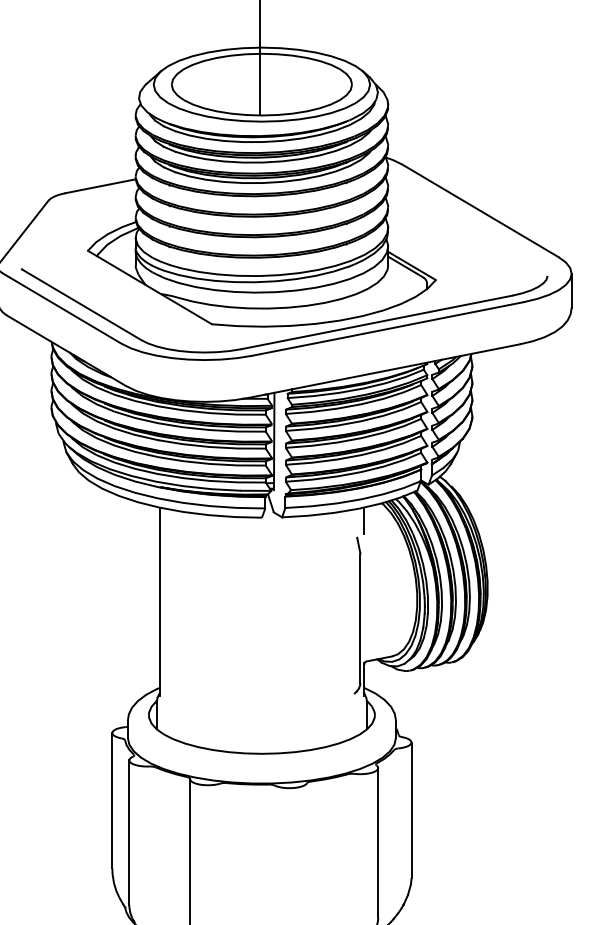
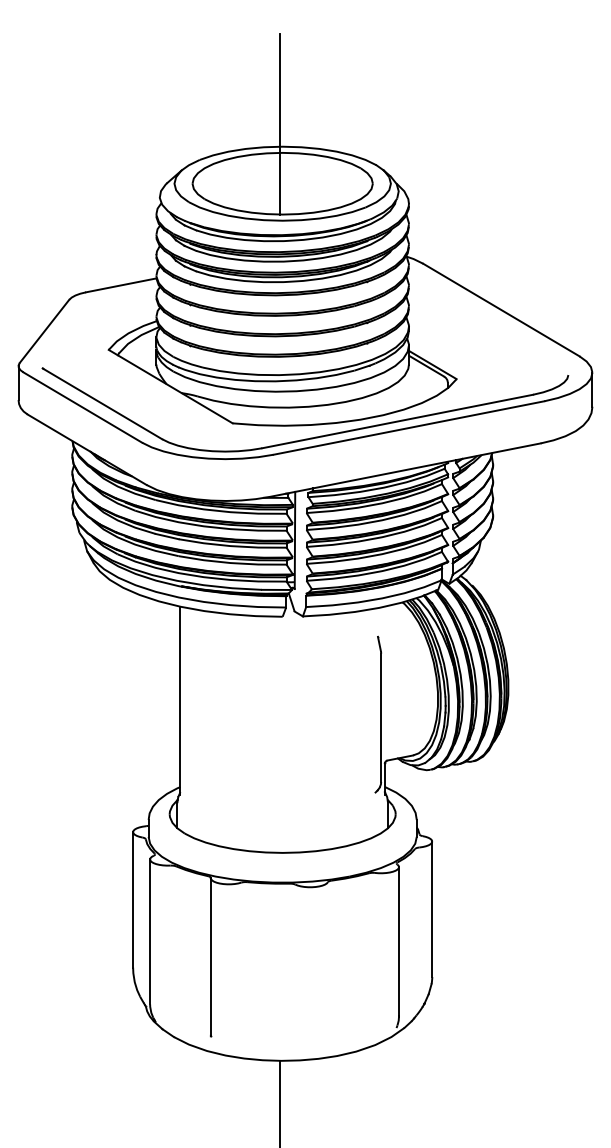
line: (363, 520) -> (384, 619), removed

